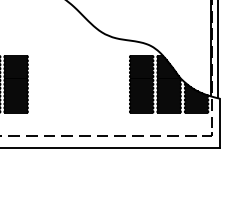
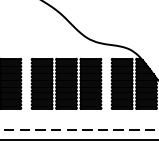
part: (78, 84) -> (66, 84), added

